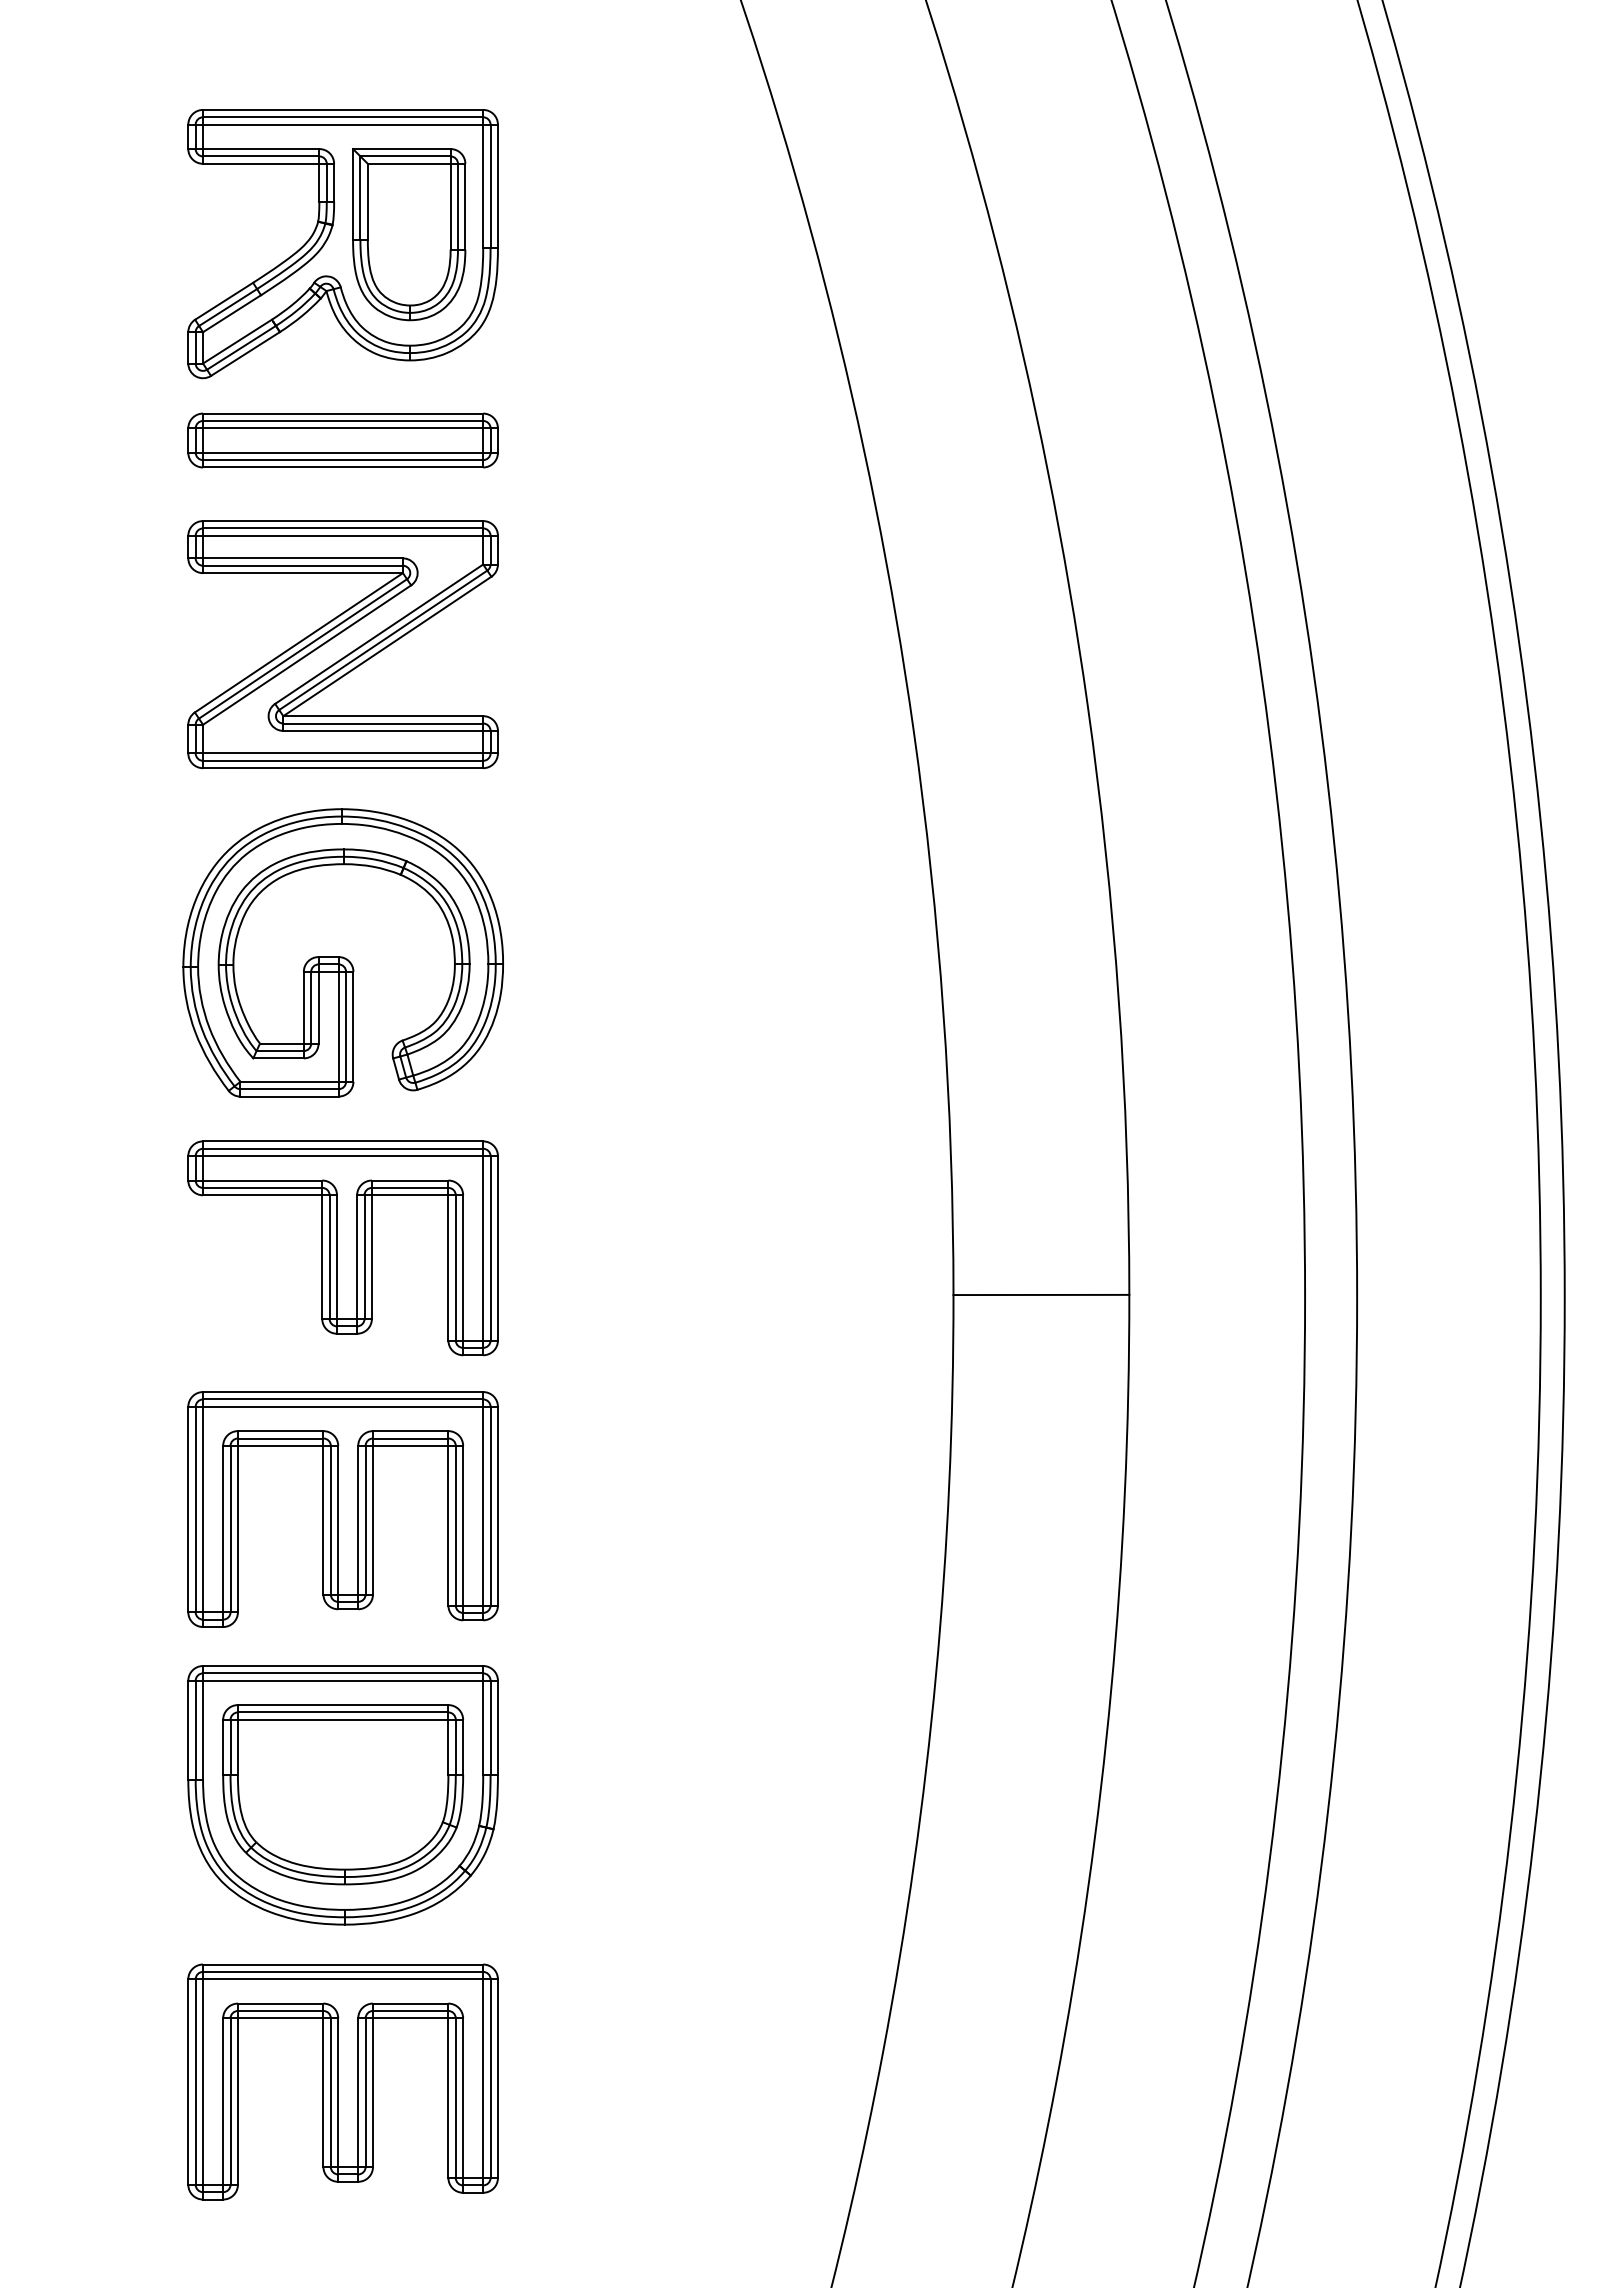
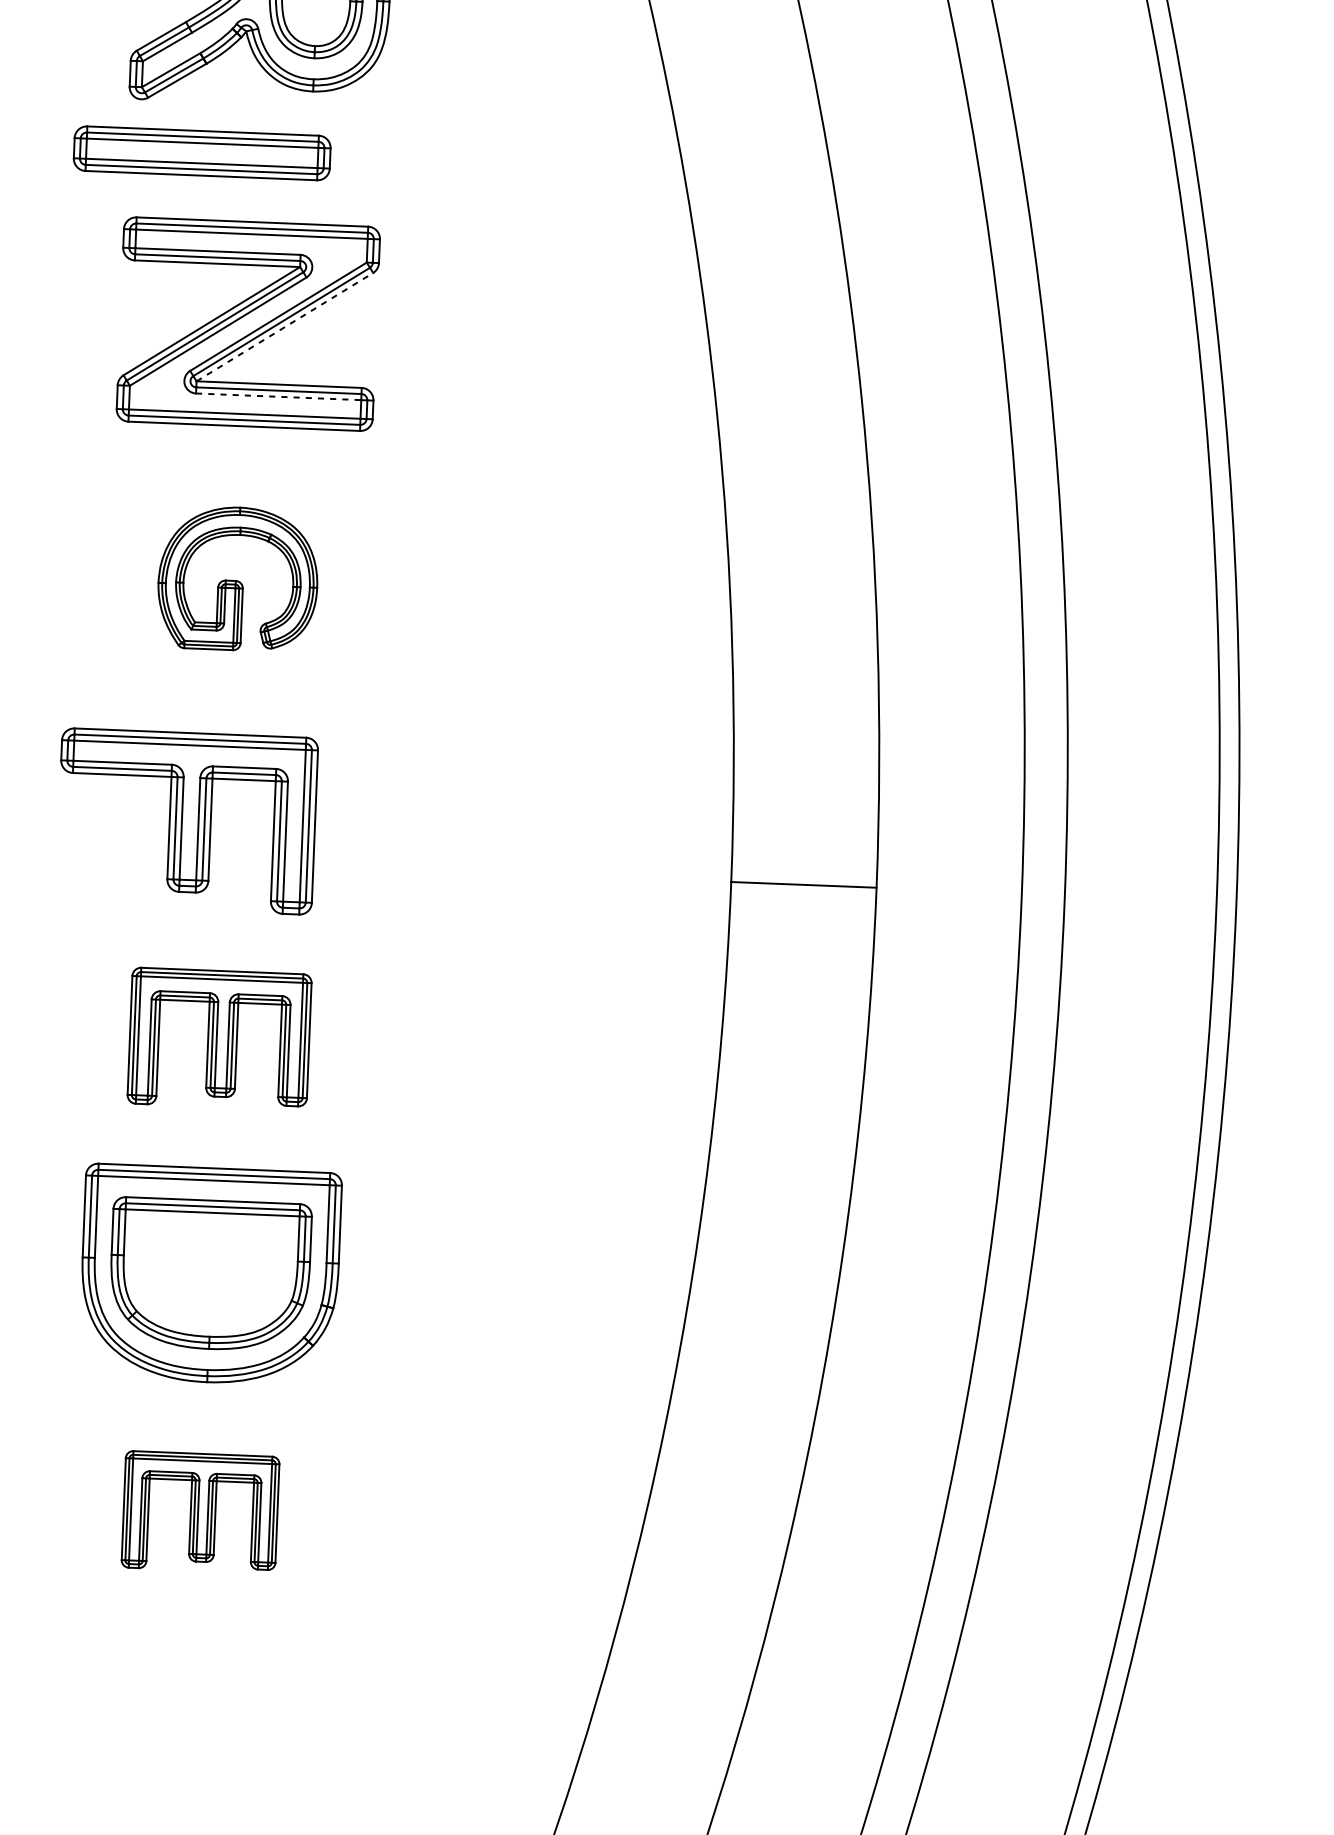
part: (342, 440) -> (201, 153), moved
line: (387, 646) -> (284, 327), solid -> dashed
line: (383, 730) -> (278, 396), solid -> dashed
part: (342, 952) -> (237, 578), size x0.6
part: (342, 1248) -> (186, 821), moved
part: (342, 1509) -> (219, 1038), size x0.7
part: (342, 2081) -> (200, 1511), size x0.6

